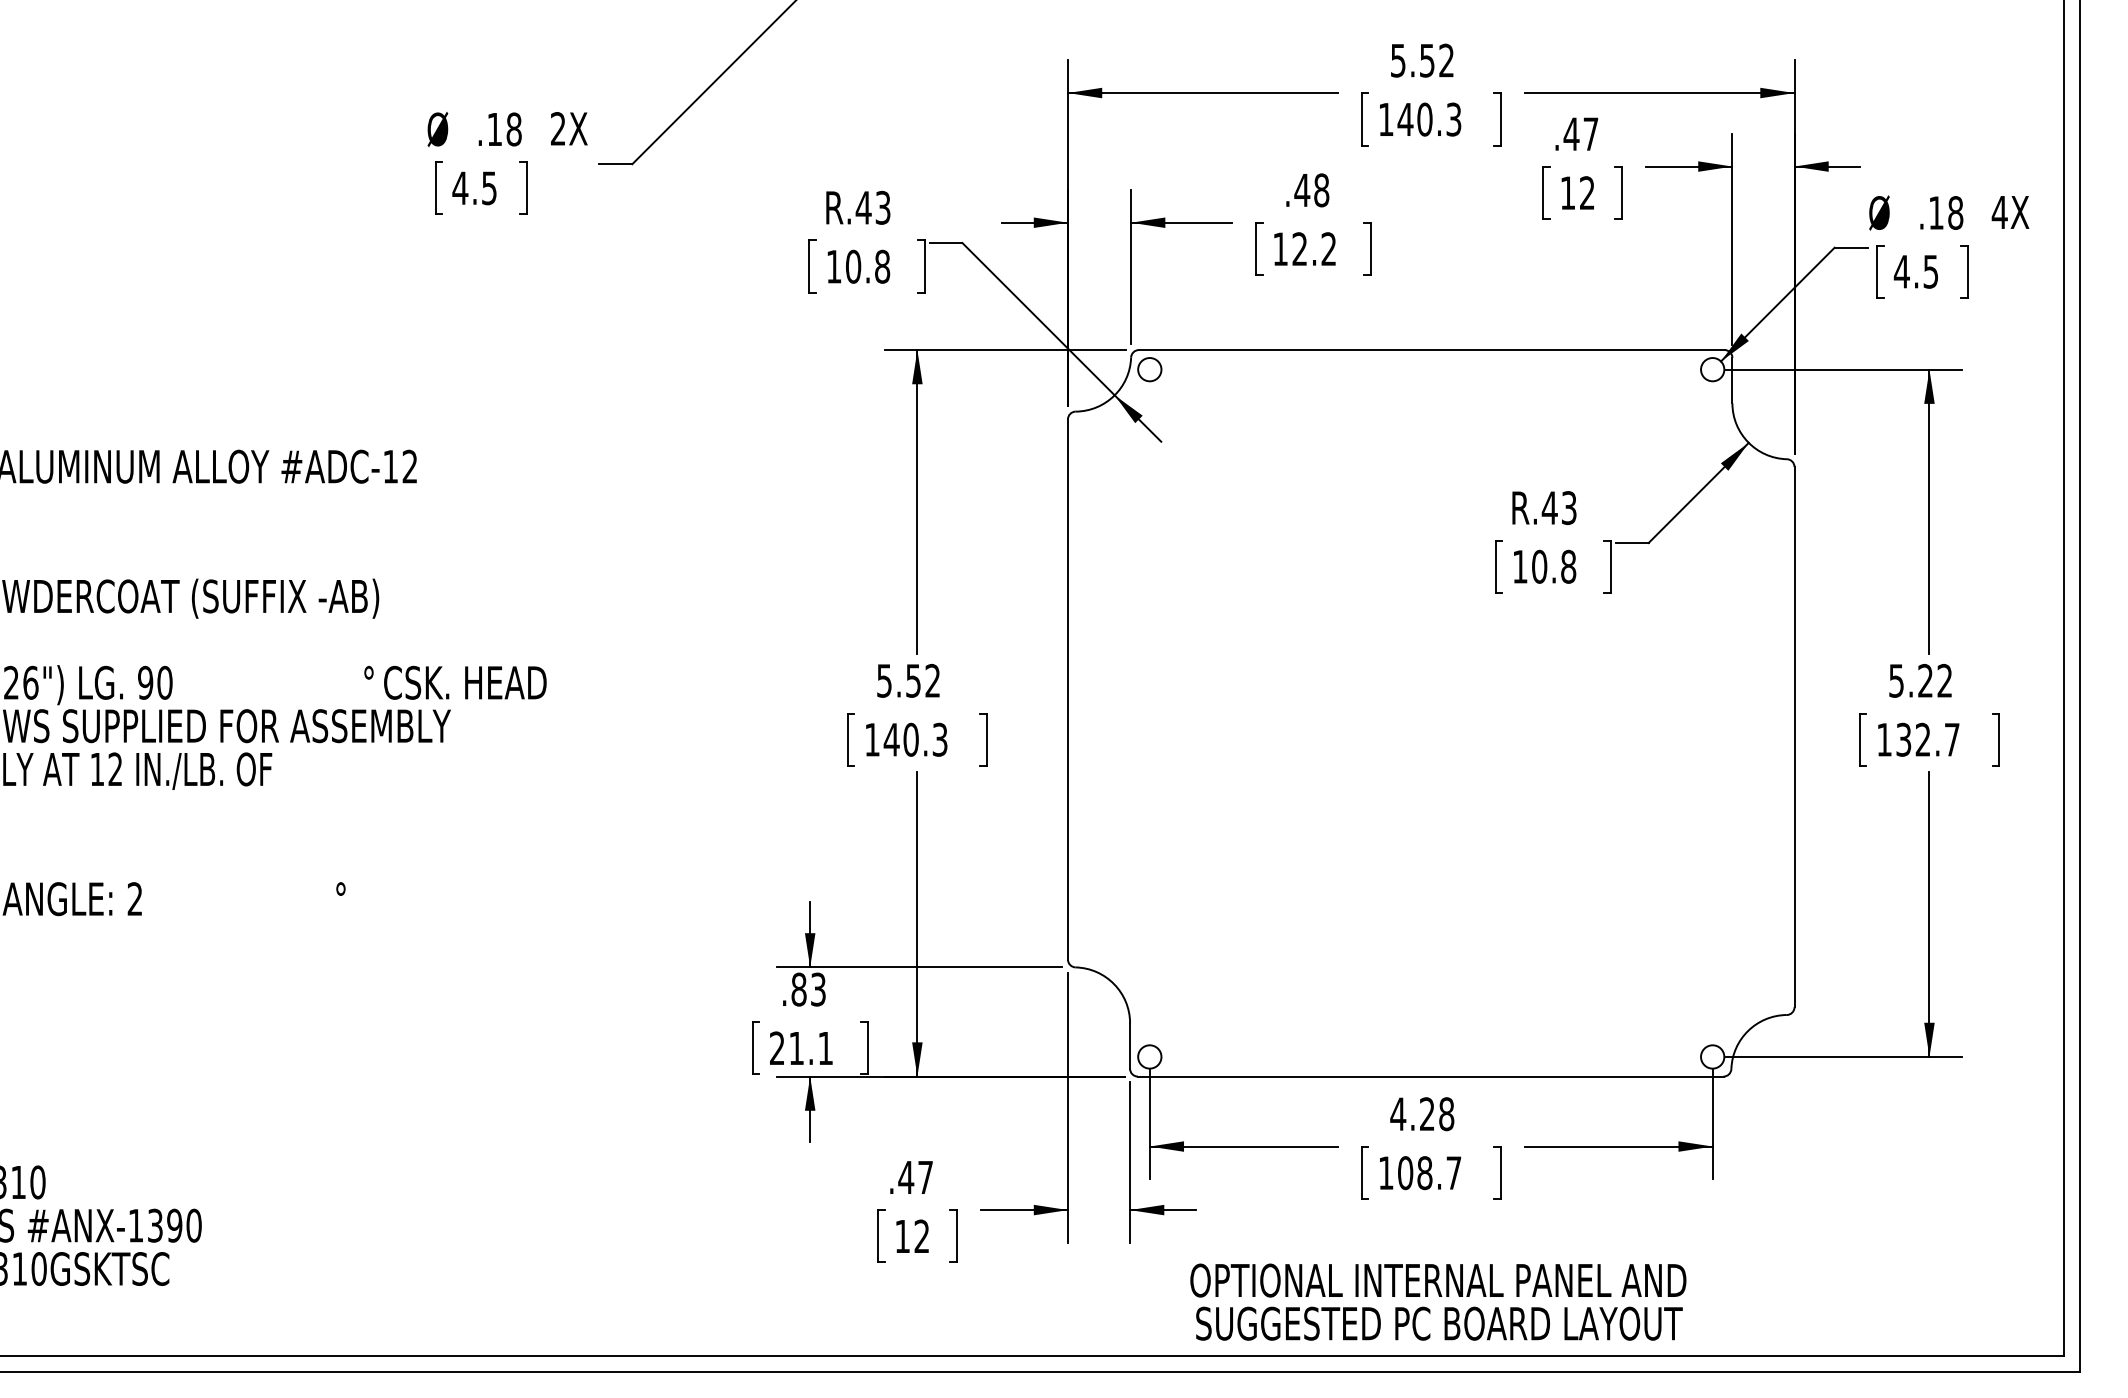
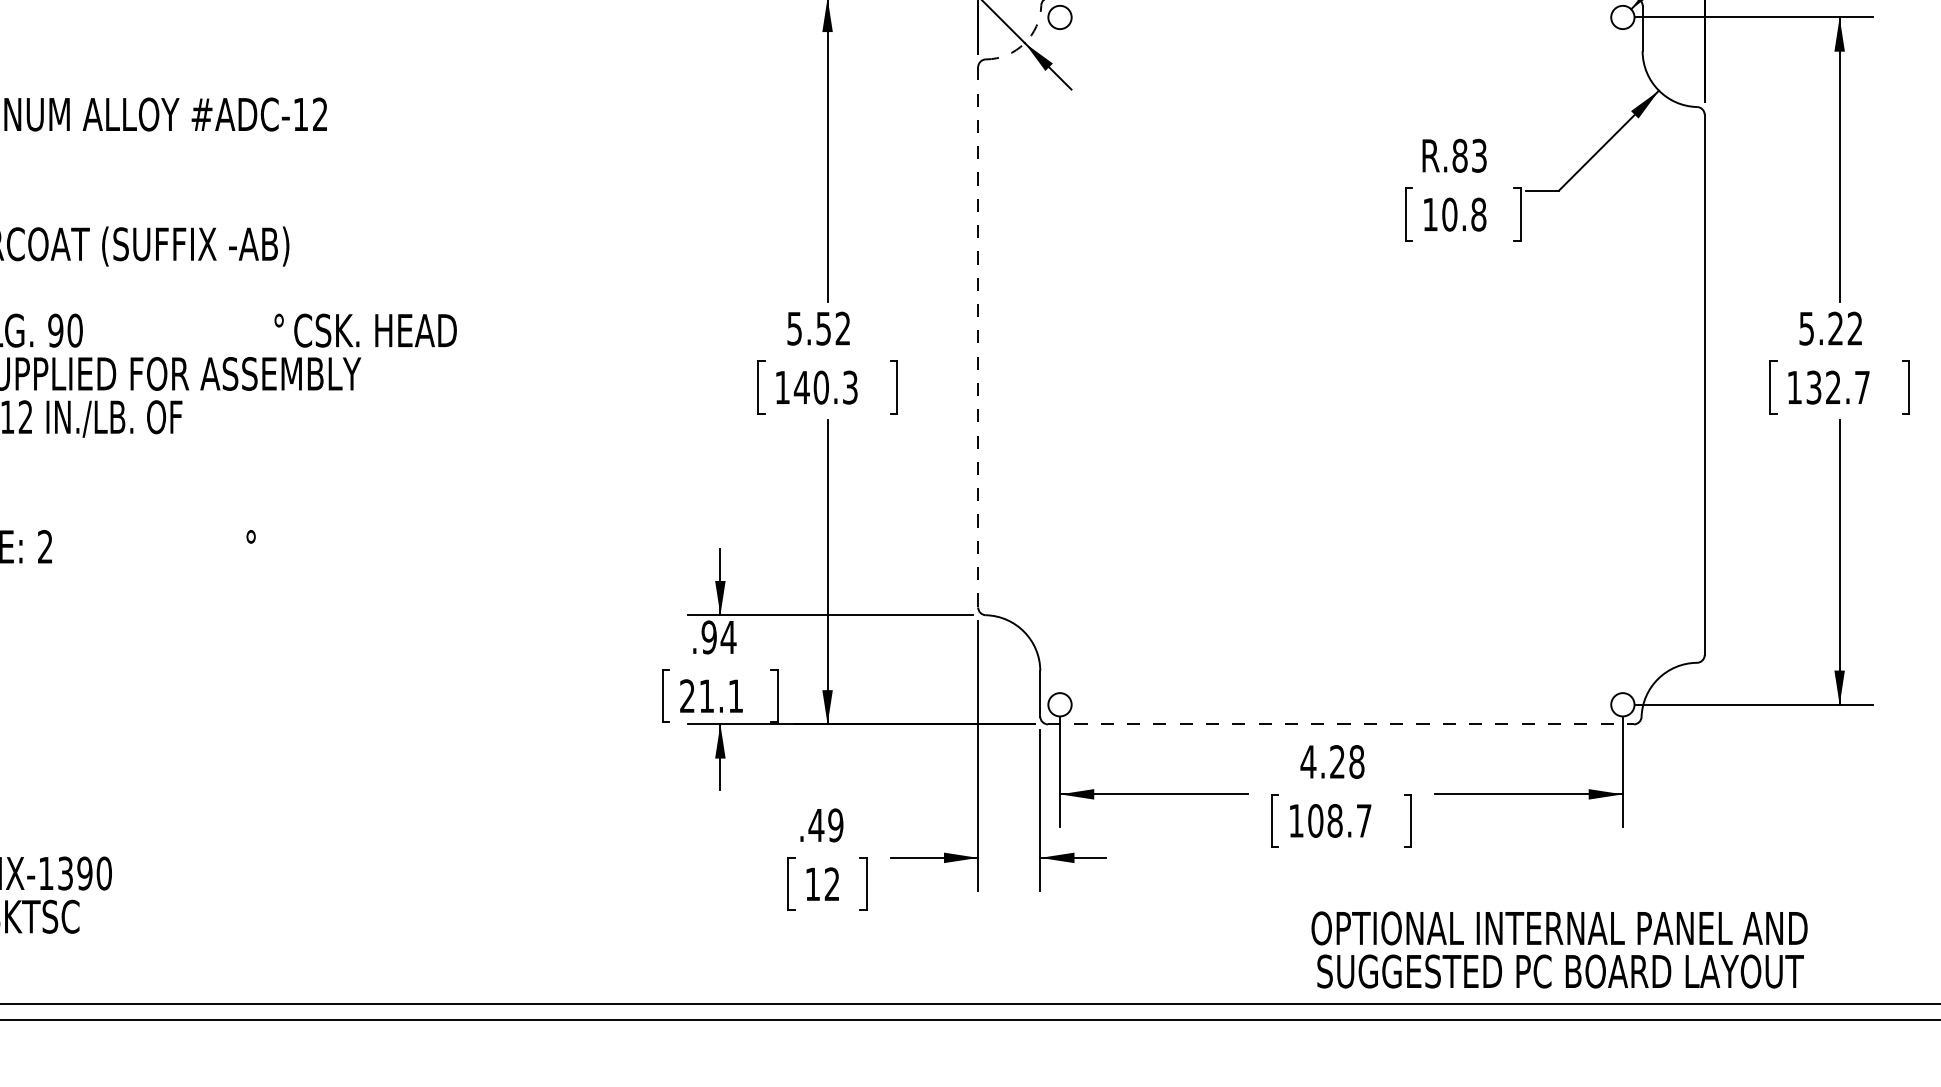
arc: (1114, 395) -> (1024, 43), solid -> dashed
text: (1549, 507) -> (1459, 155), R.43 -> R.83
line: (1068, 690) -> (978, 338), solid -> dashed
text: (808, 989) -> (718, 637), .83 -> .94
line: (1430, 1076) -> (1340, 724), solid -> dashed
text: (925, 1177) -> (835, 825), .47 -> .49
text: (1438, 1301) -> (1559, 949), moved

